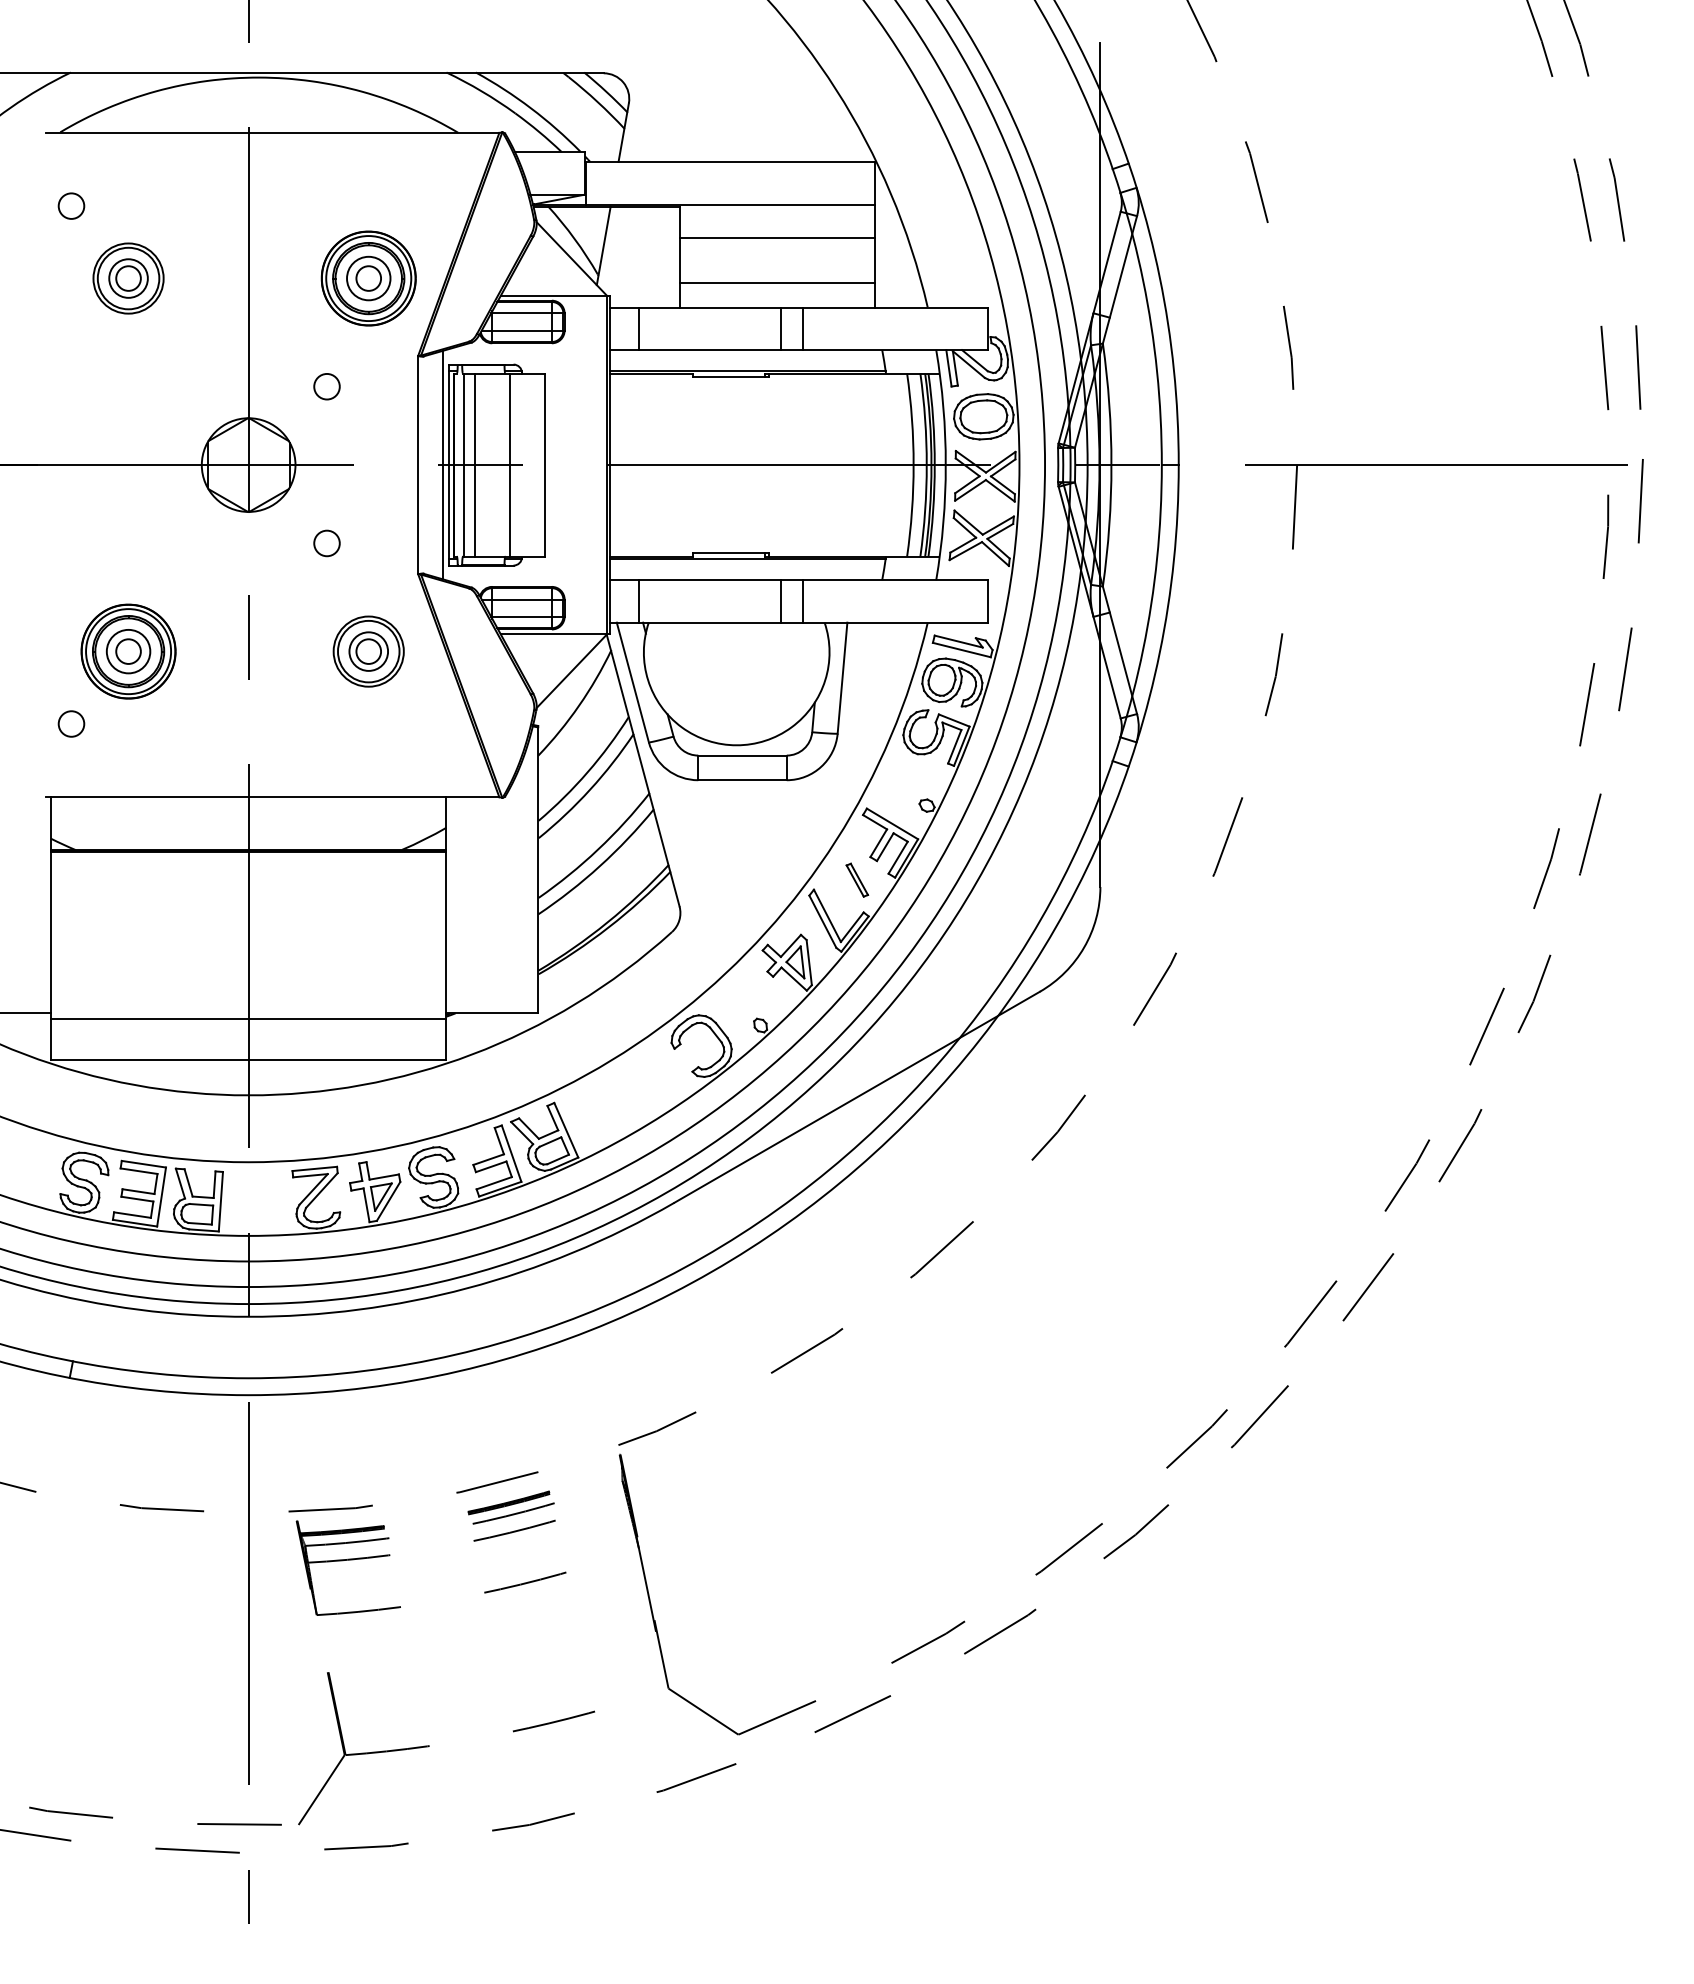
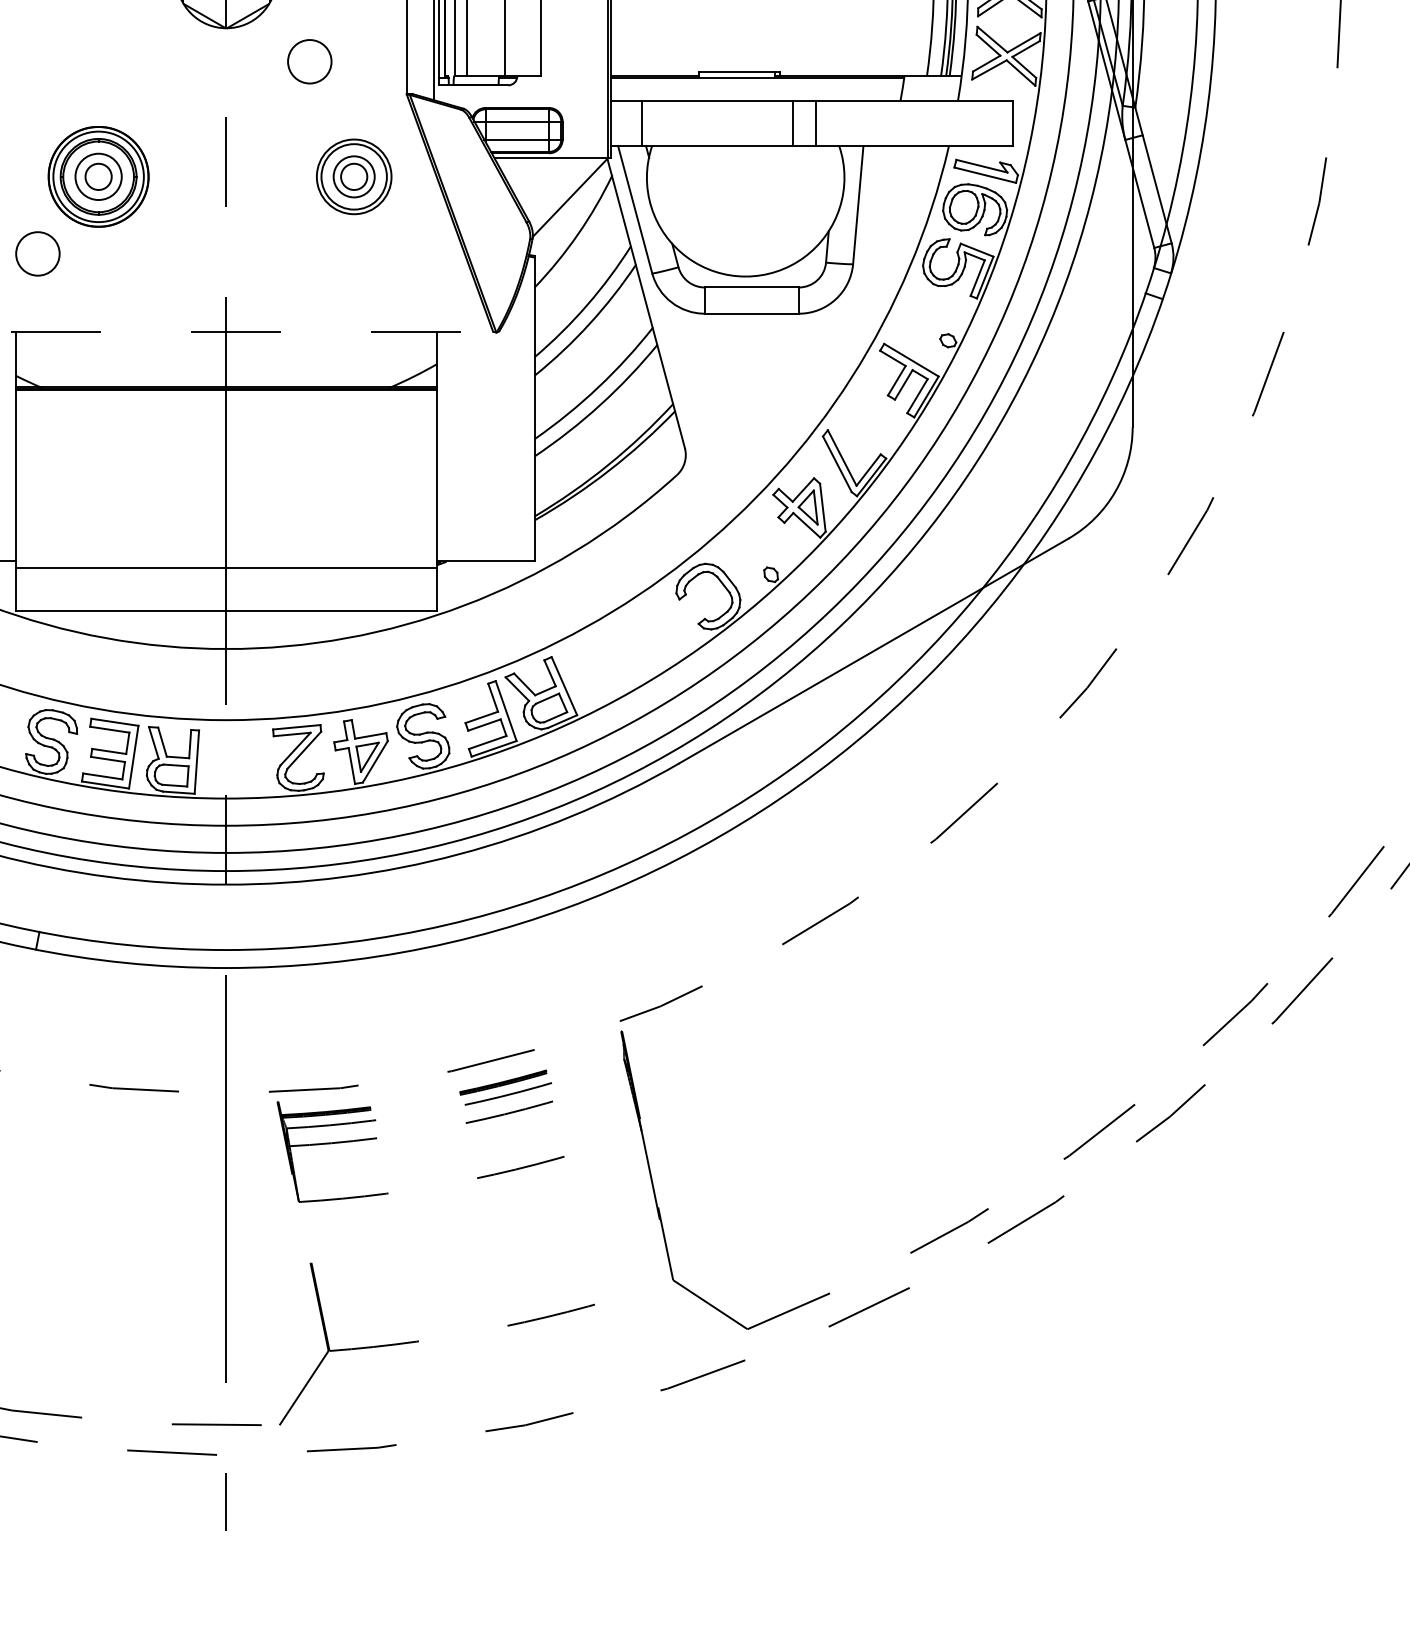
circle: (326, 543) -> (309, 61), size x1.6
circle: (71, 723) -> (37, 253), size x1.6
line: (272, 797) -> (251, 332), solid -> dashed
part: (857, 879) -> (874, 419), removed

